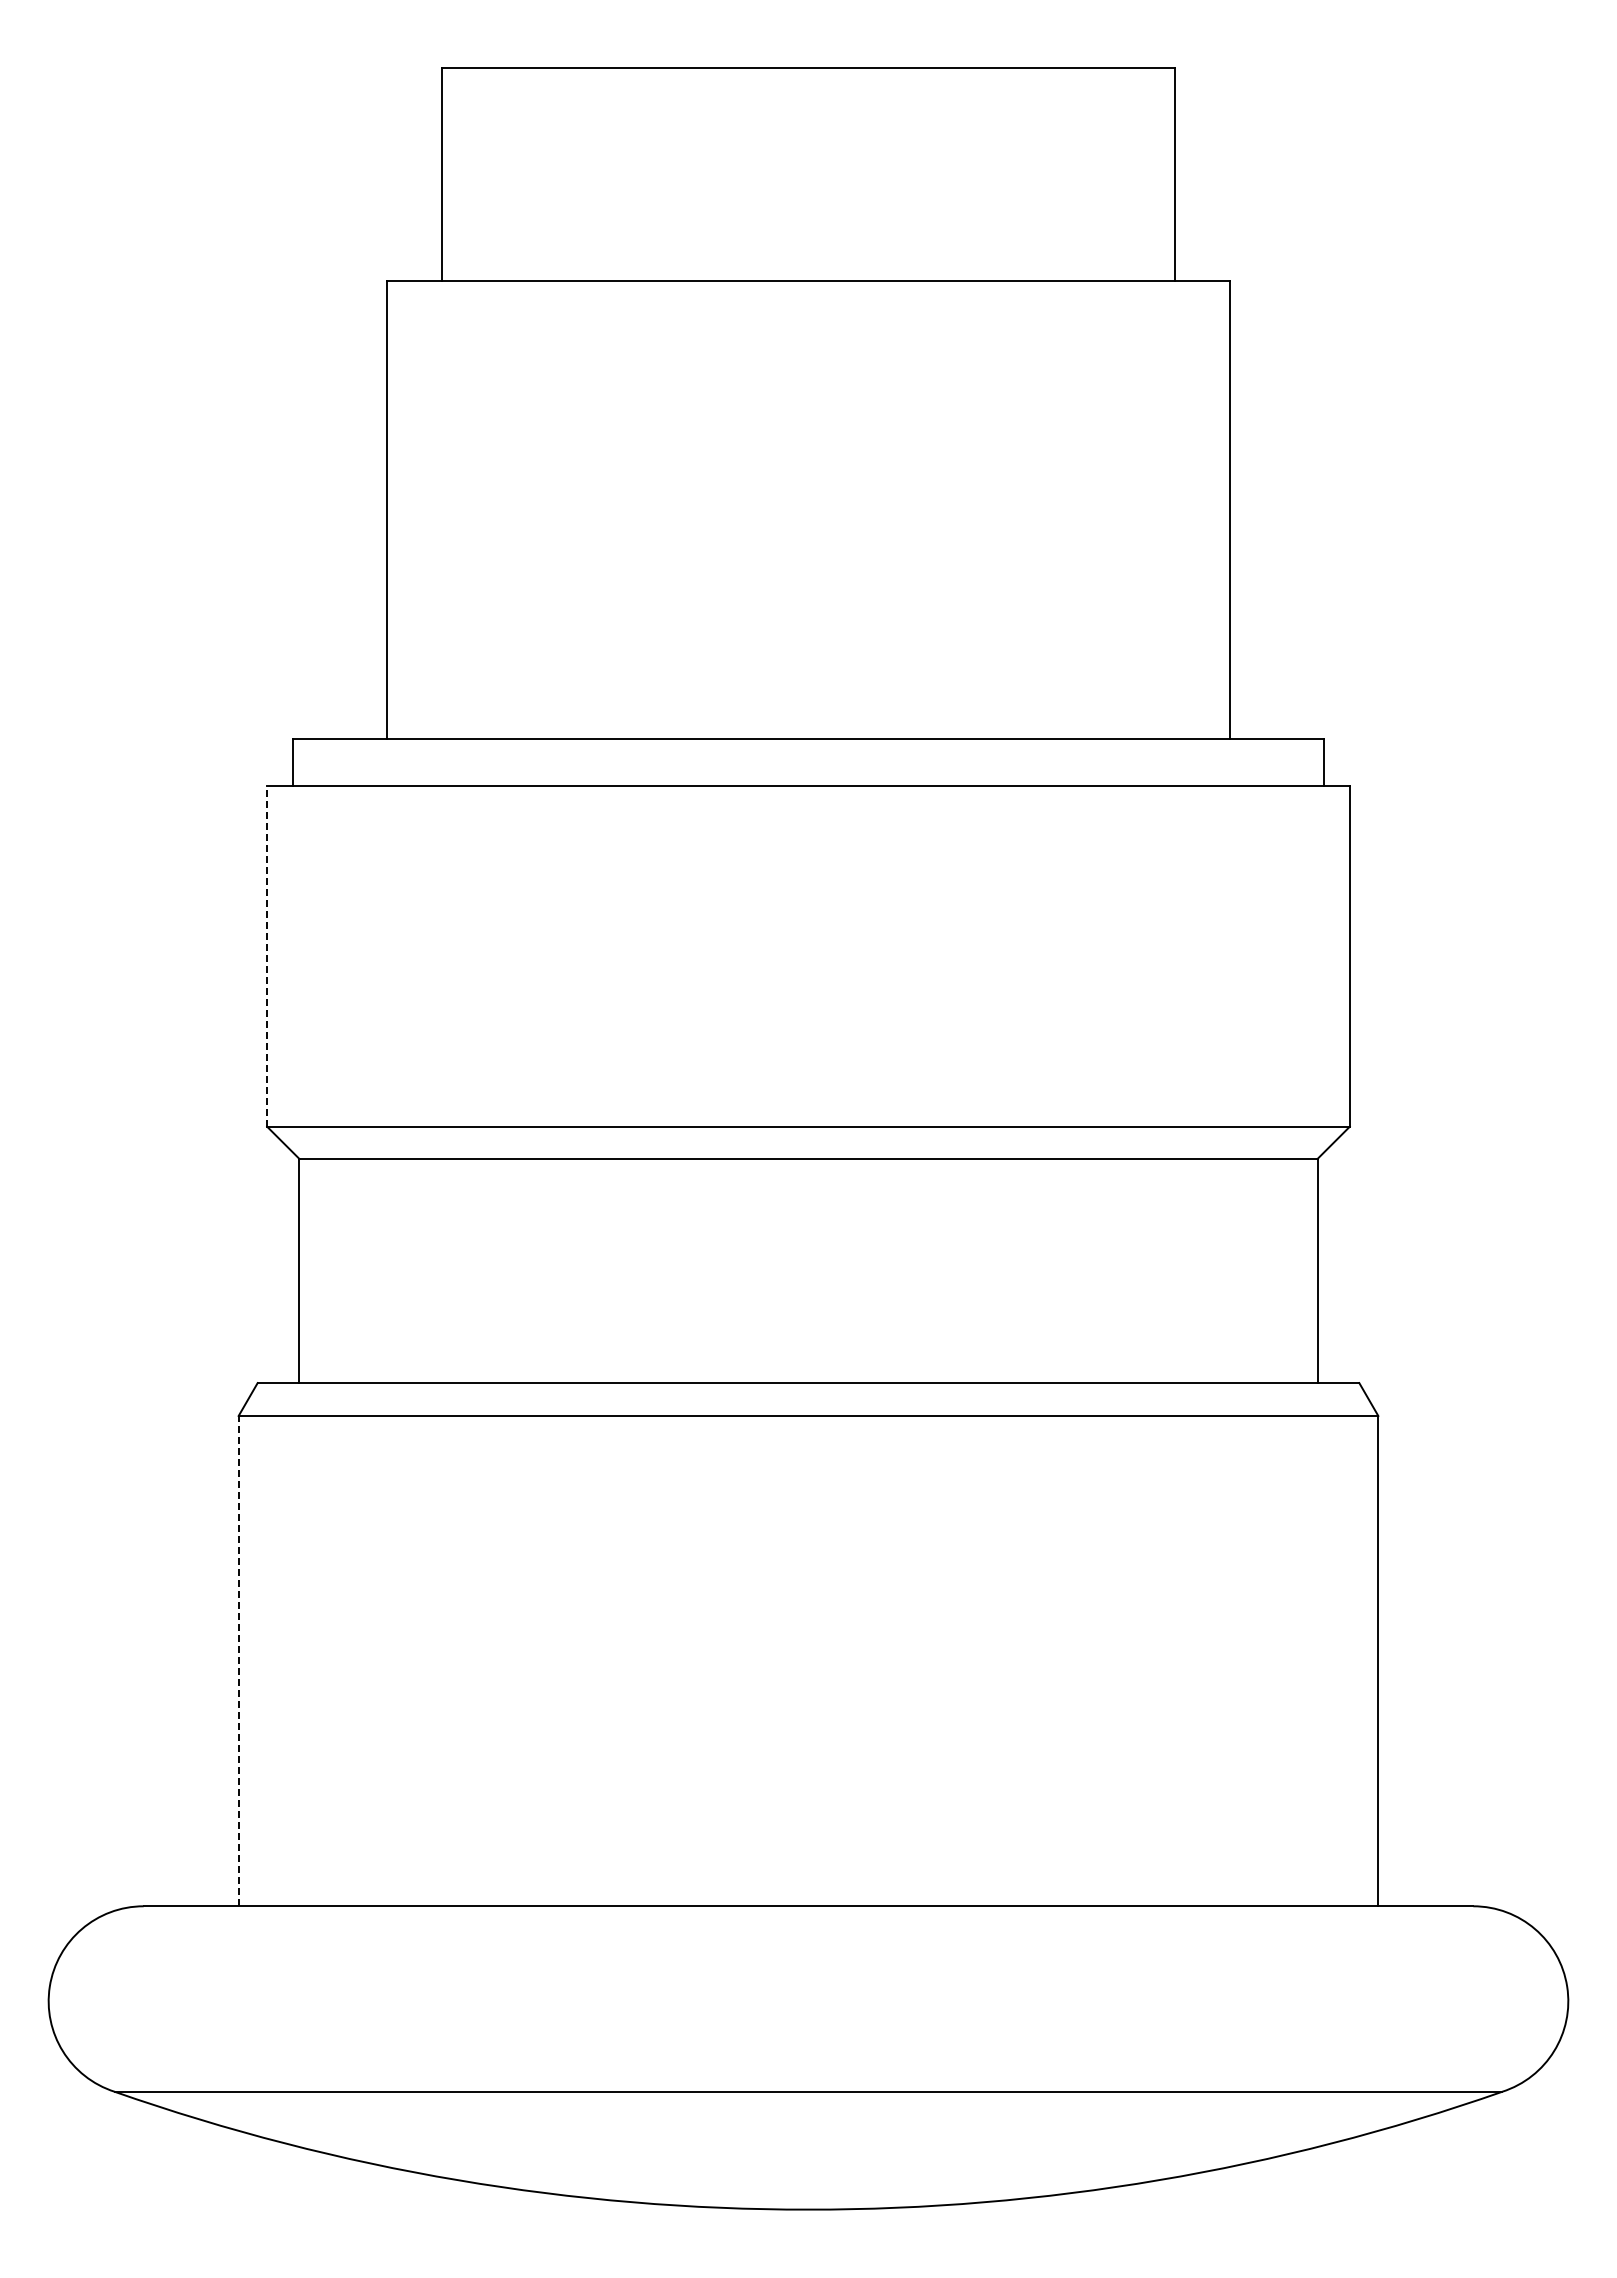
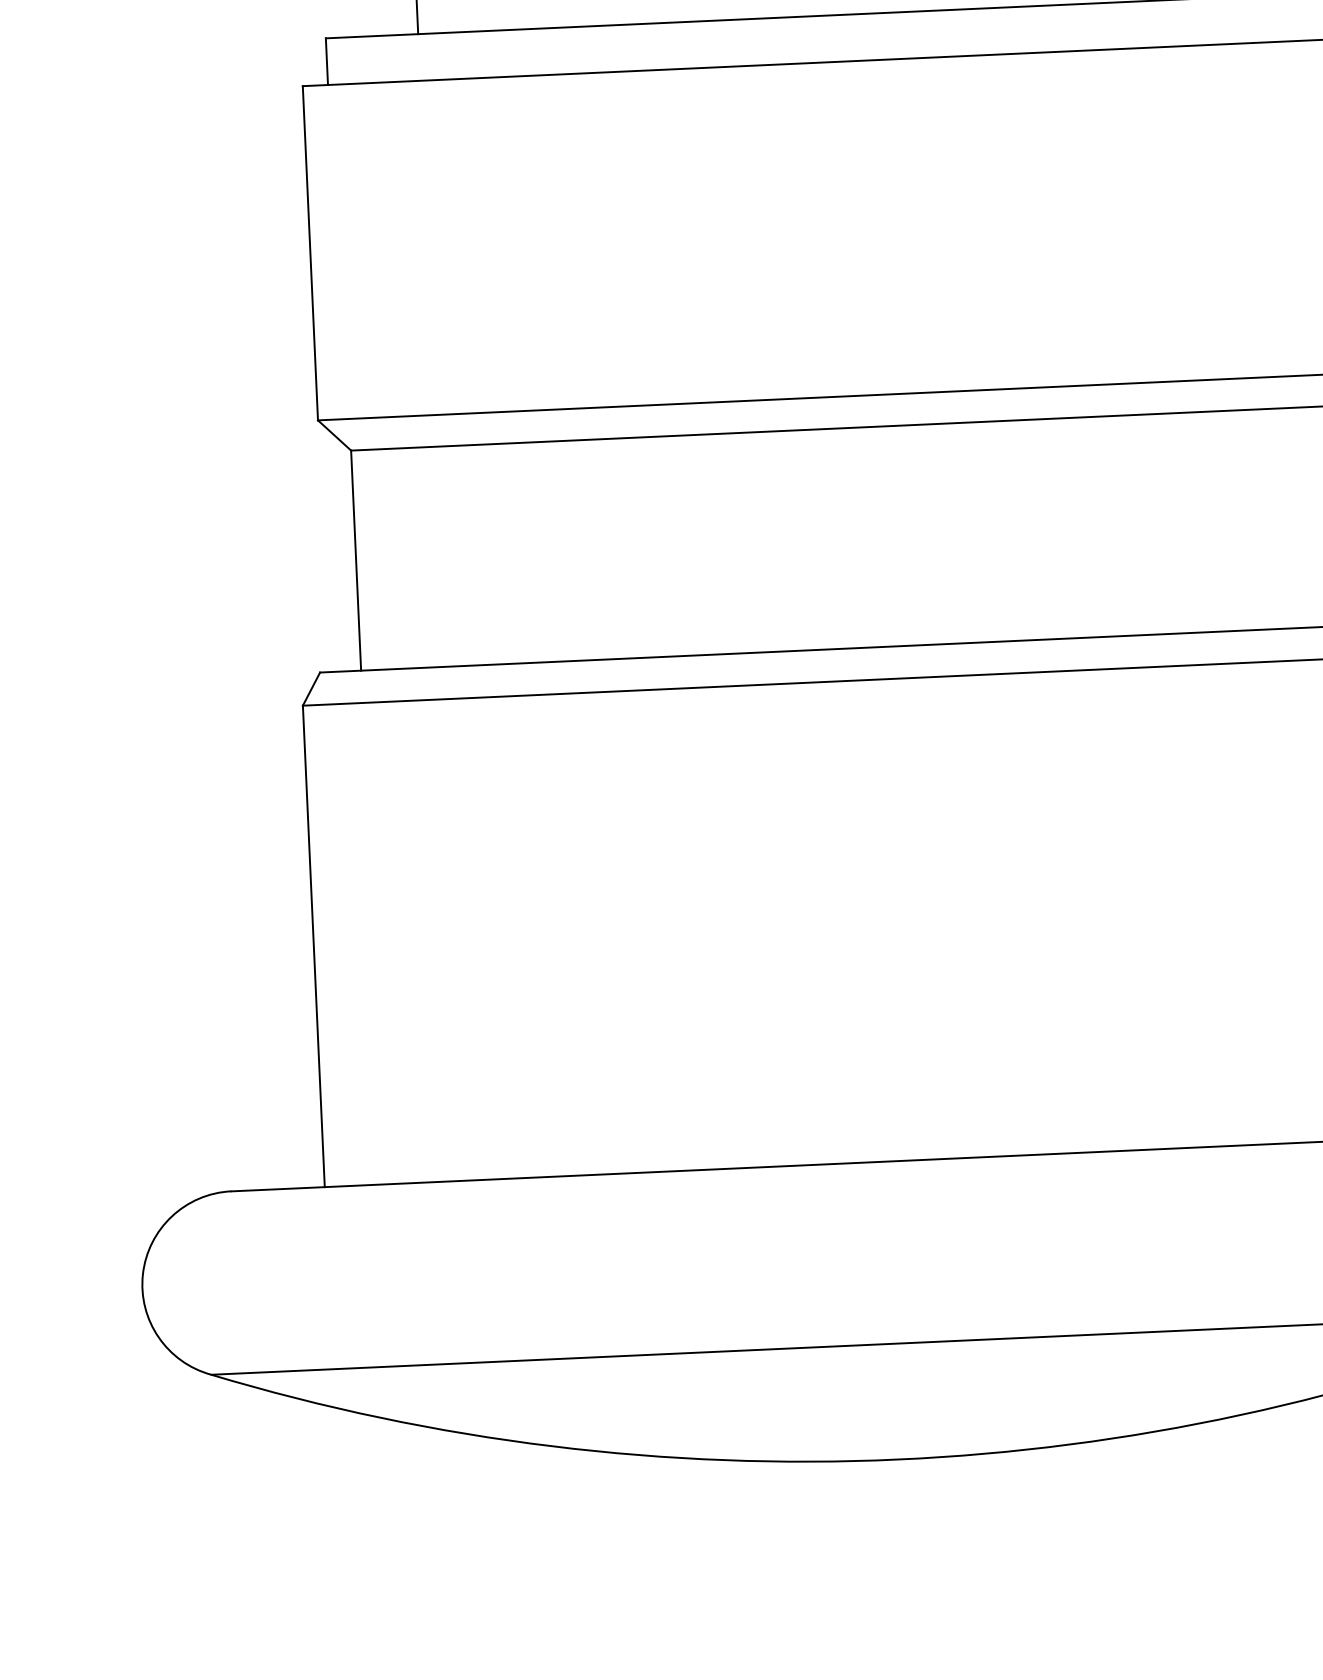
line: (267, 956) -> (310, 253), dashed -> solid
line: (238, 1660) -> (313, 945), dashed -> solid

